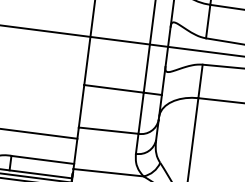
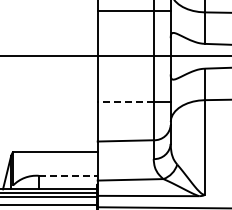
line: (113, 88) -> (125, 101), solid -> dashed
line: (43, 159) -> (68, 175), solid -> dashed

